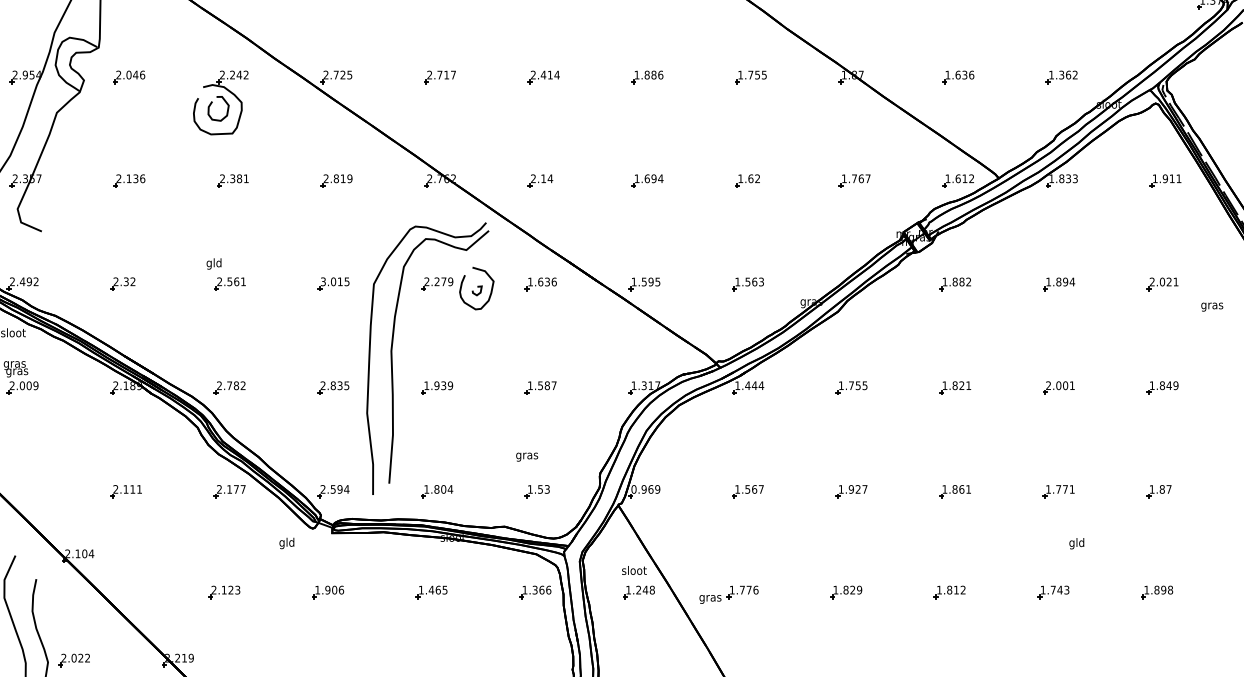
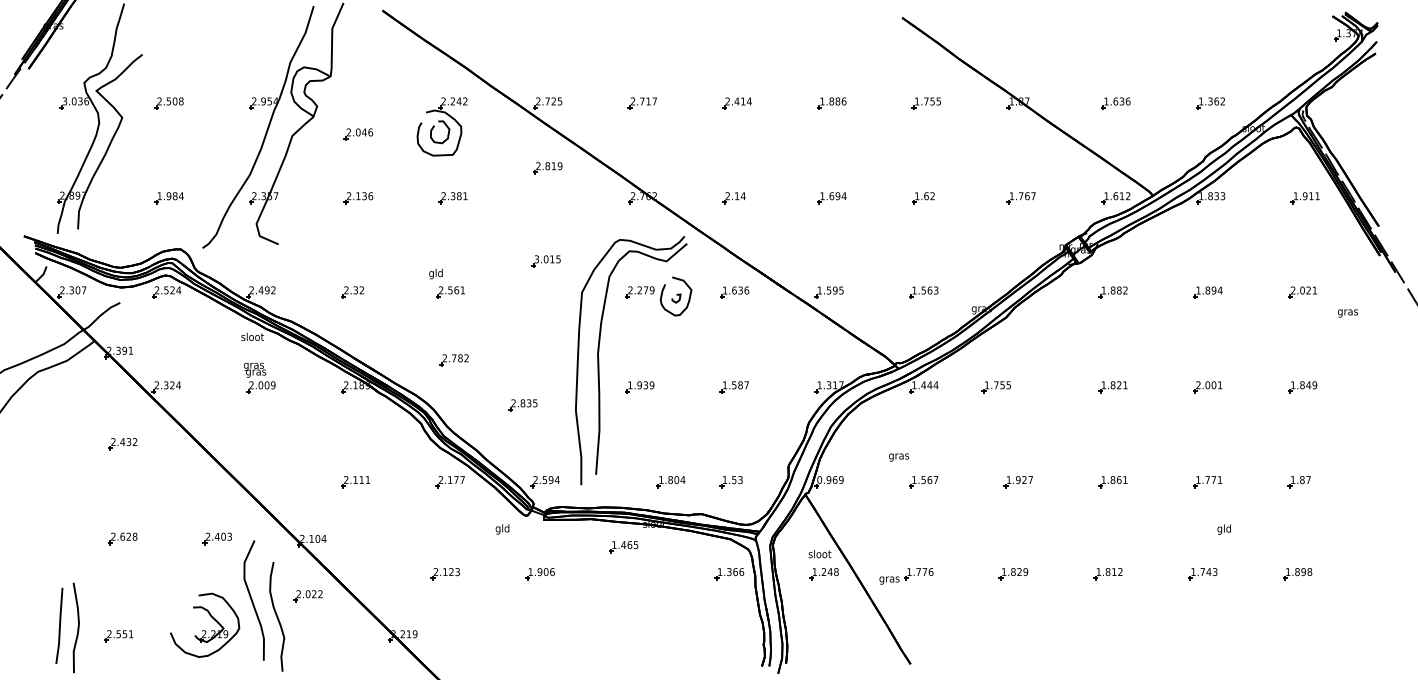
part: (129, 77) -> (358, 134), moved
part: (336, 181) -> (547, 168), moved
part: (332, 284) -> (545, 261), moved
part: (228, 388) -> (453, 360), moved
part: (332, 388) -> (522, 405), moved
part: (850, 388) -> (995, 387), moved
text: (526, 457) -> (898, 457), moved
part: (436, 492) -> (670, 482), moved
part: (431, 592) -> (623, 547), moved
part: (73, 660) -> (307, 596), moved

